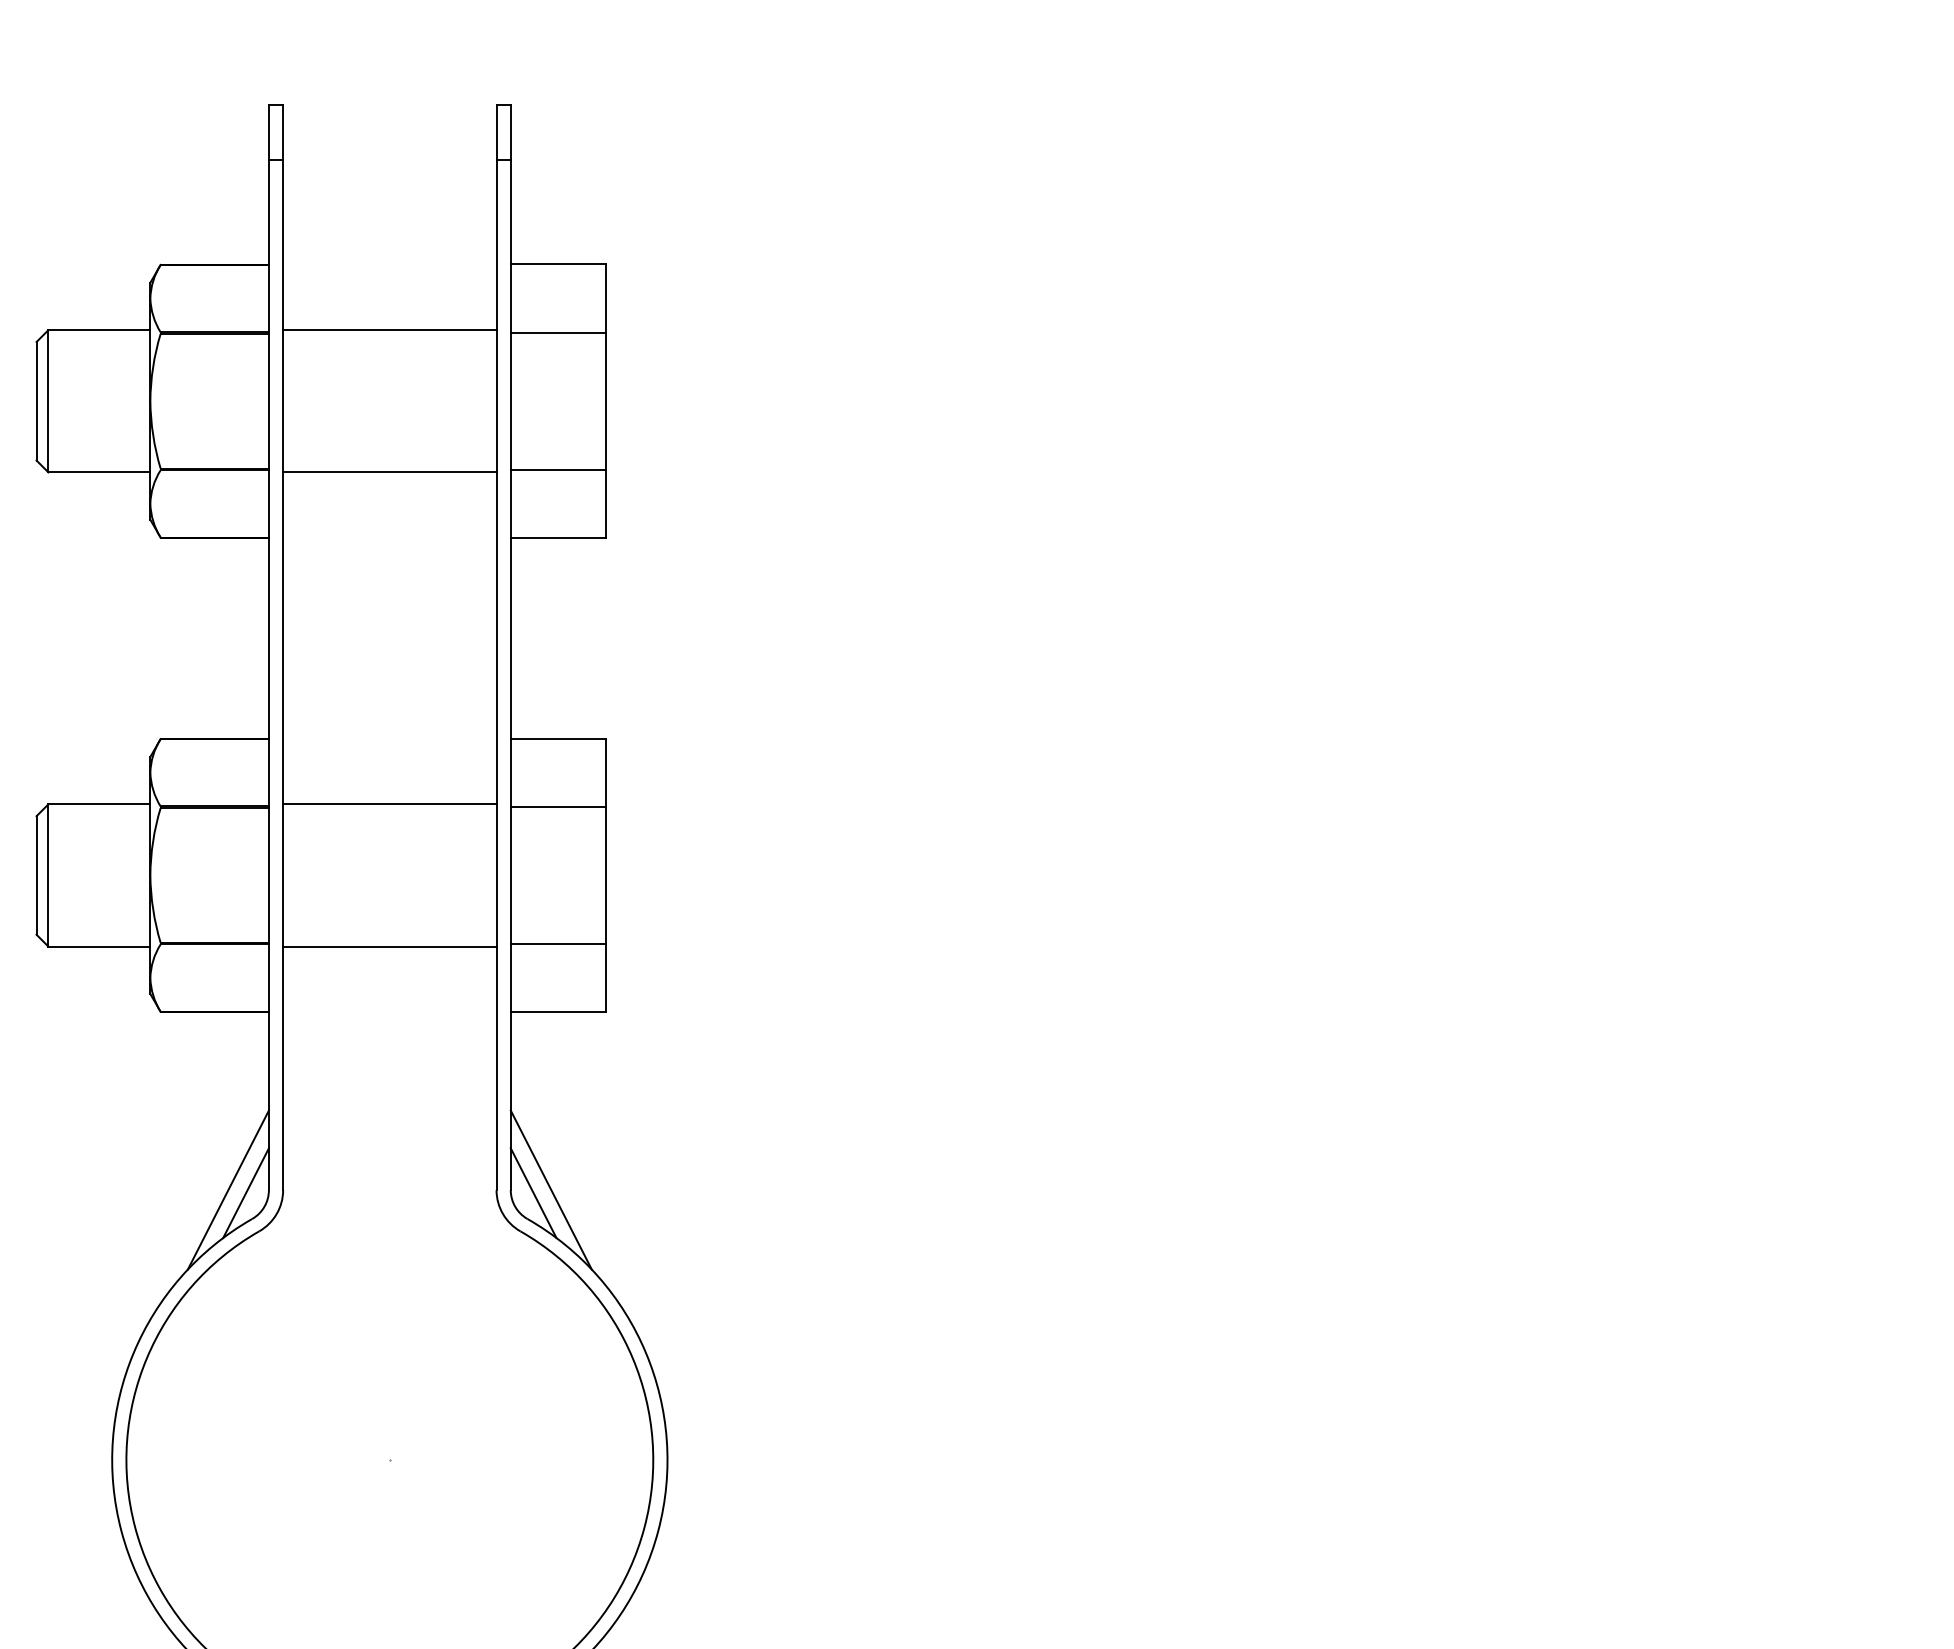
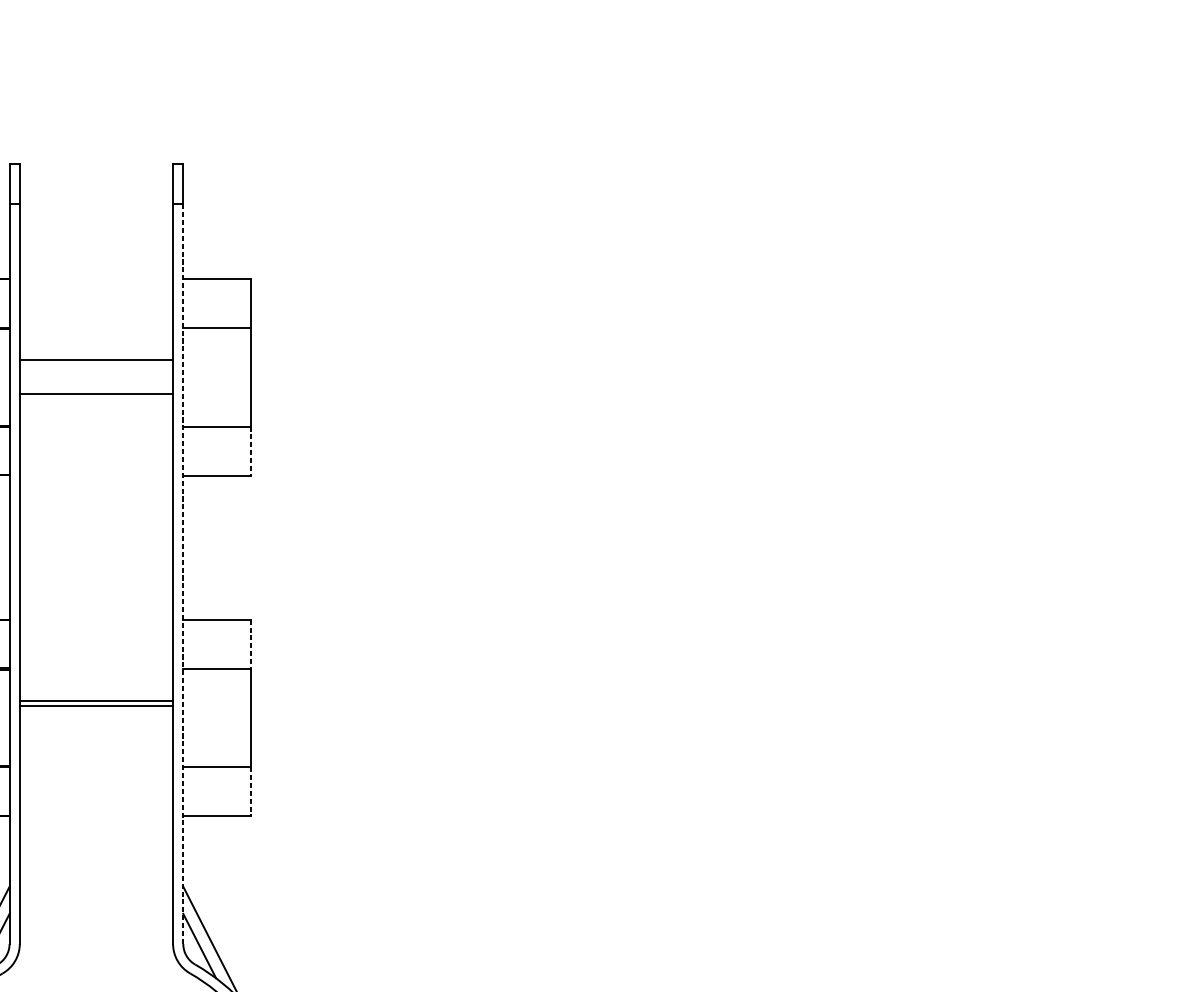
line: (389, 330) -> (96, 394), moved
line: (389, 472) -> (96, 360), moved
line: (605, 504) -> (251, 451), solid -> dashed
line: (510, 674) -> (183, 573), solid -> dashed
line: (605, 773) -> (251, 644), solid -> dashed
line: (389, 804) -> (96, 706), moved
line: (389, 946) -> (96, 700), moved
line: (605, 978) -> (251, 791), solid -> dashed

